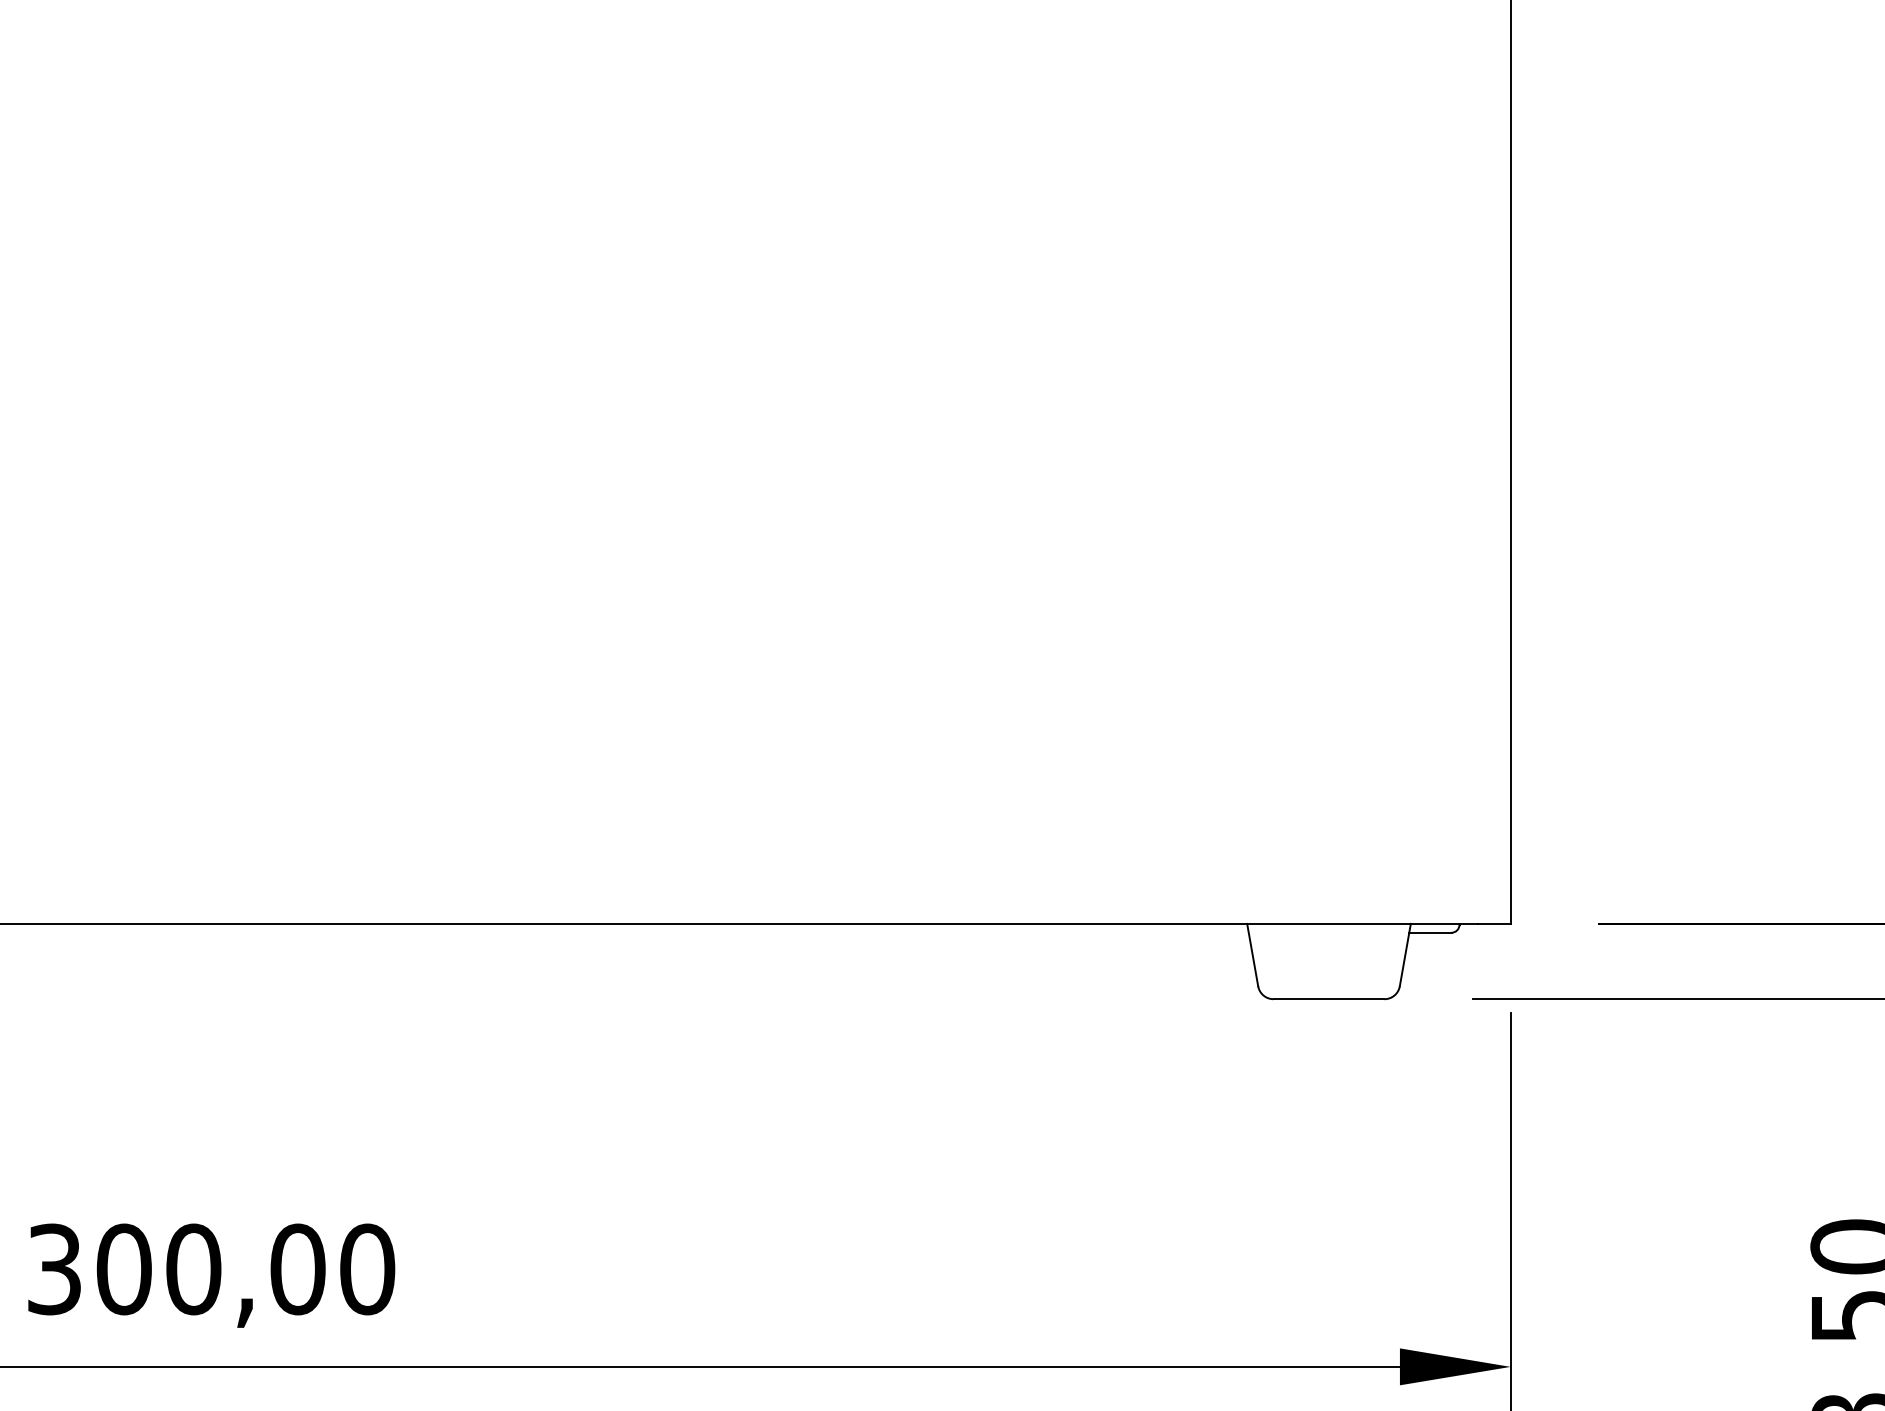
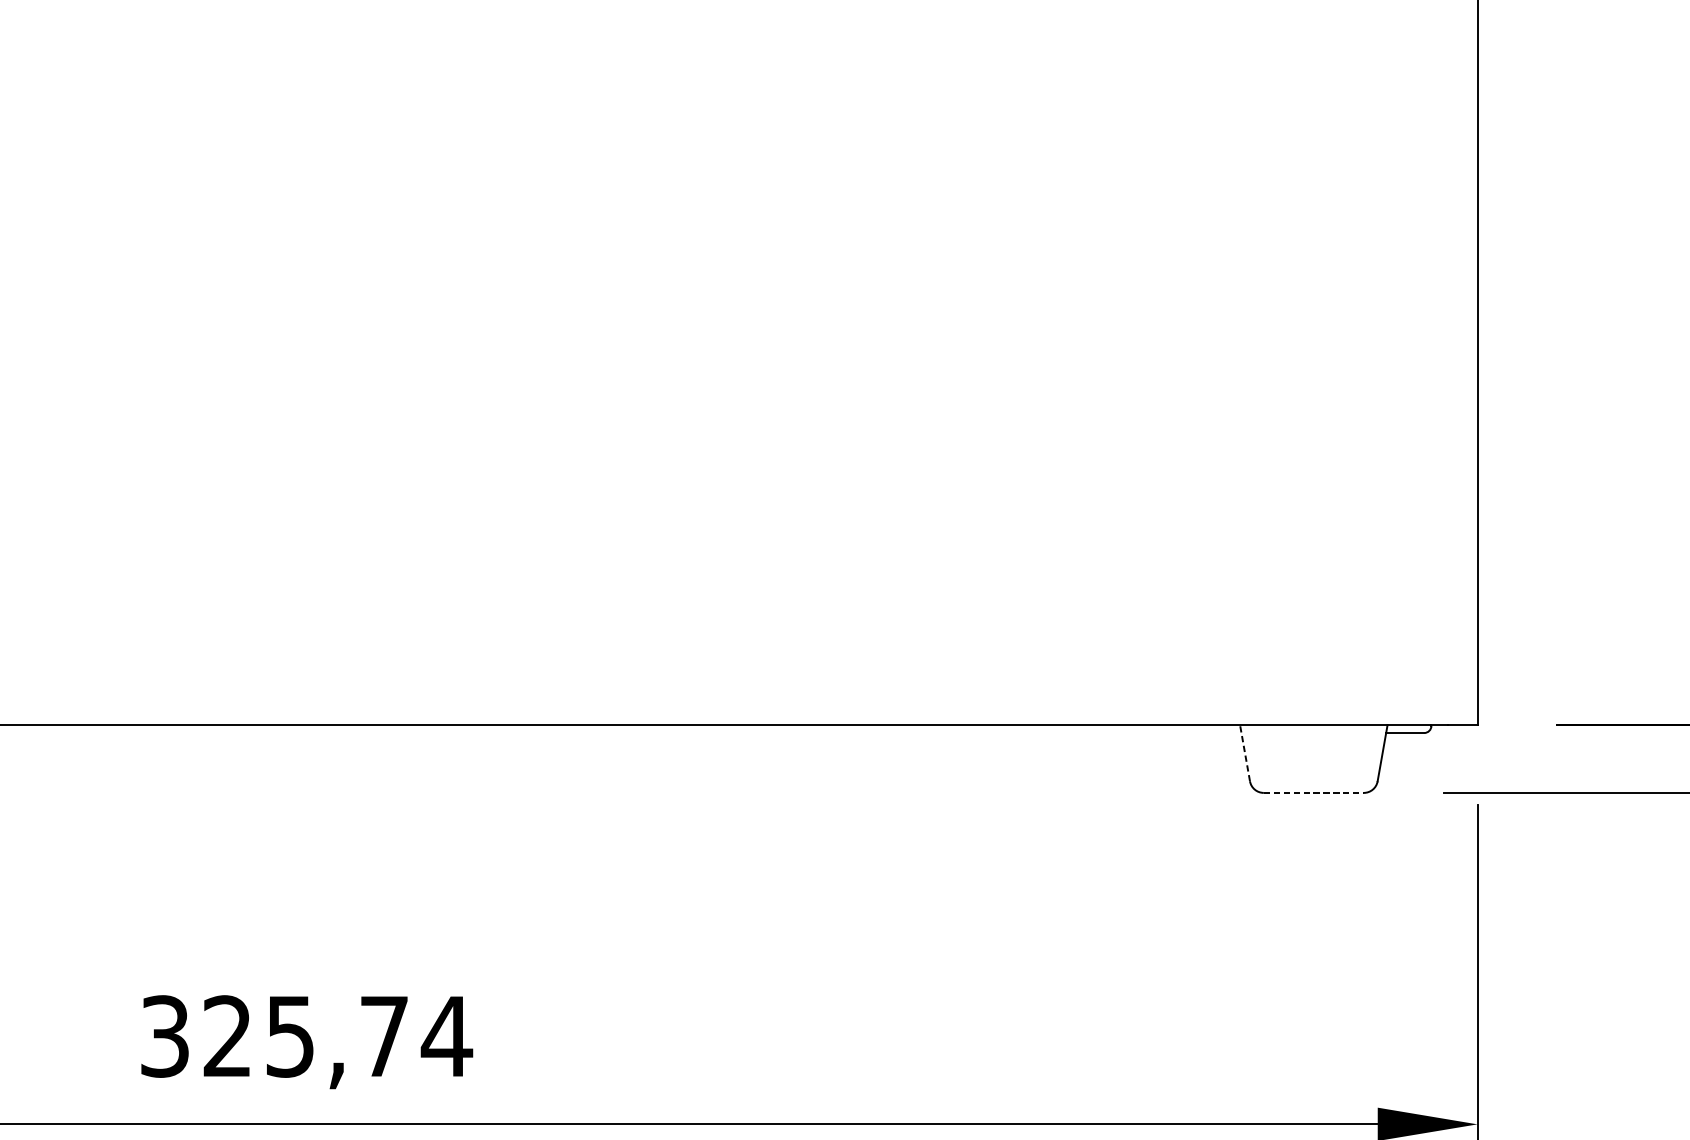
line: (1252, 955) -> (1244, 753), solid -> dashed
line: (1329, 999) -> (1314, 793), solid -> dashed
text: (246, 1269) -> (338, 1036), 300,00 -> 325,74

